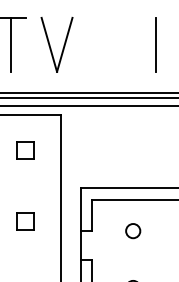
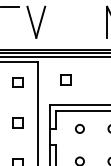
line: (10, 43) -> (9, 21), removed
line: (156, 43) -> (93, 21), removed
part: (108, 144) -> (65, 79), added

